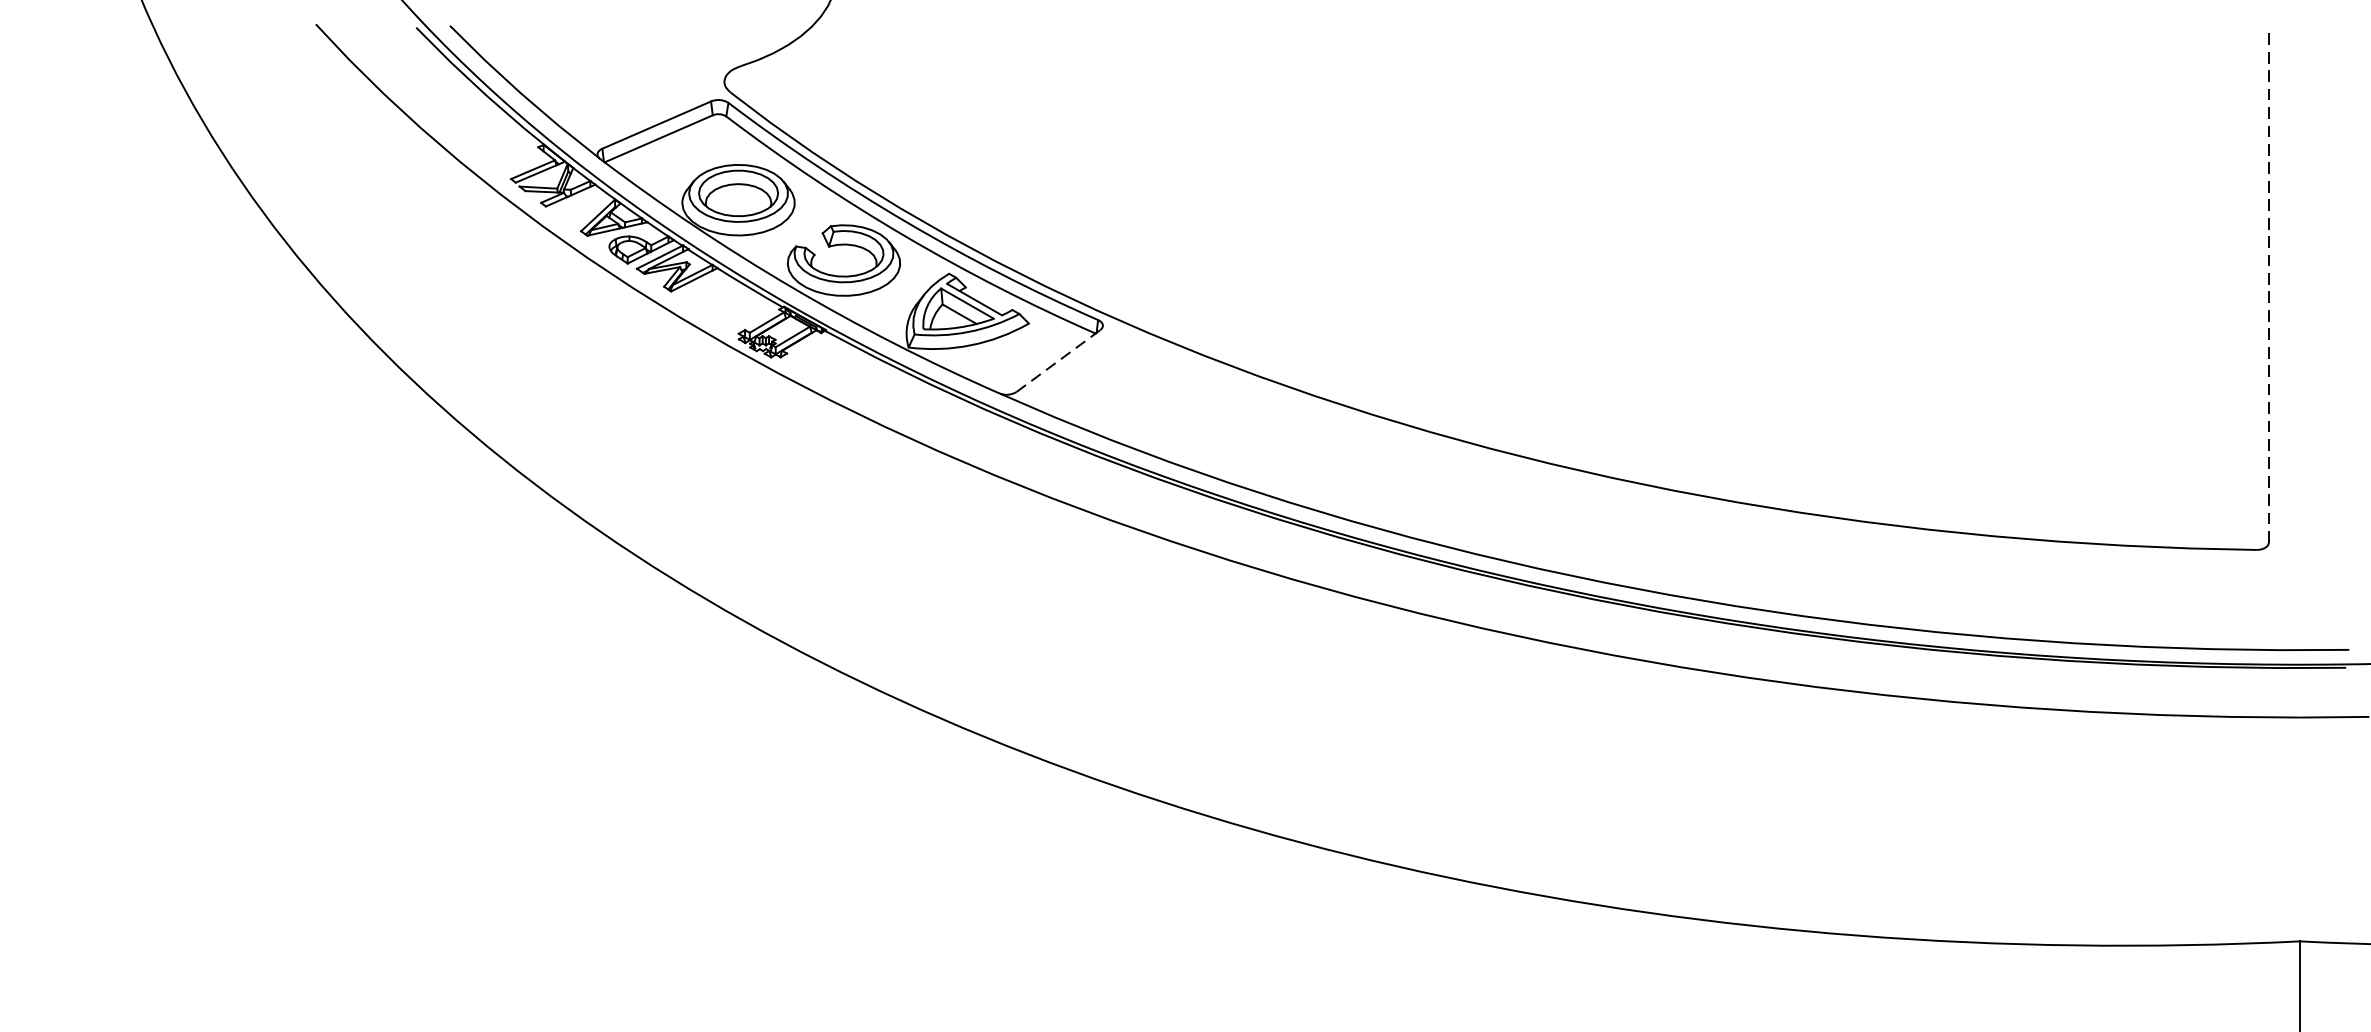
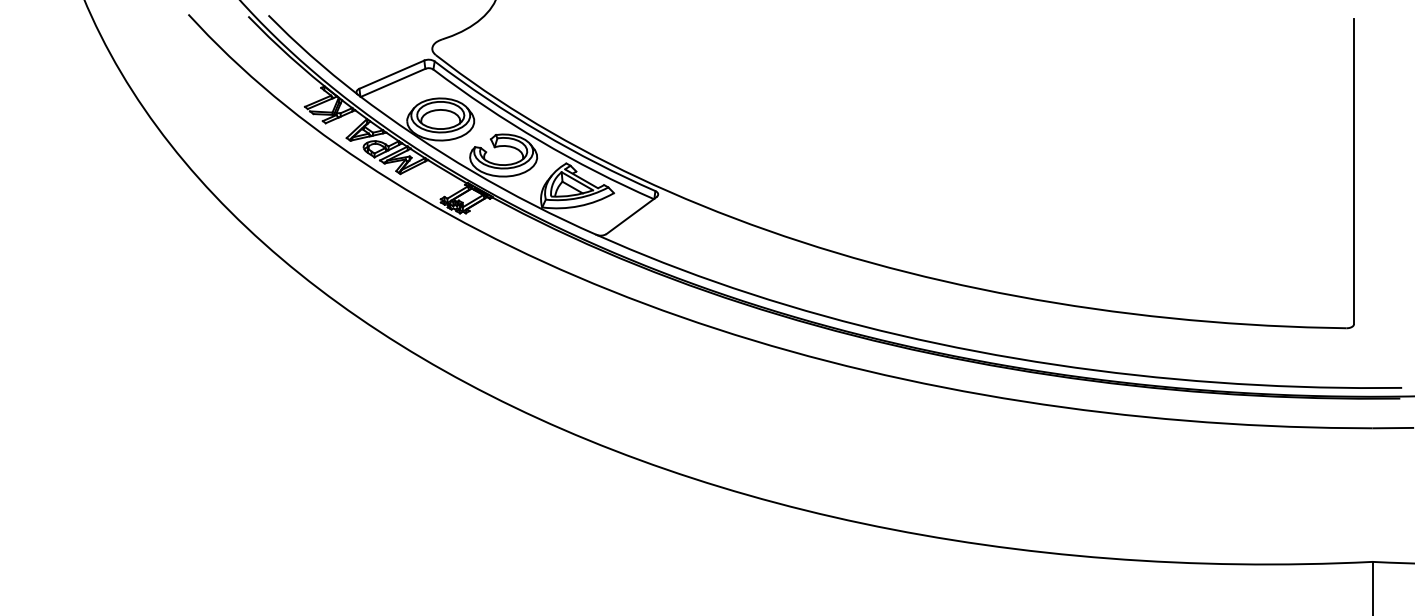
line: (2269, 287) -> (1354, 171), dashed -> solid
line: (1059, 361) -> (632, 215), dashed -> solid

